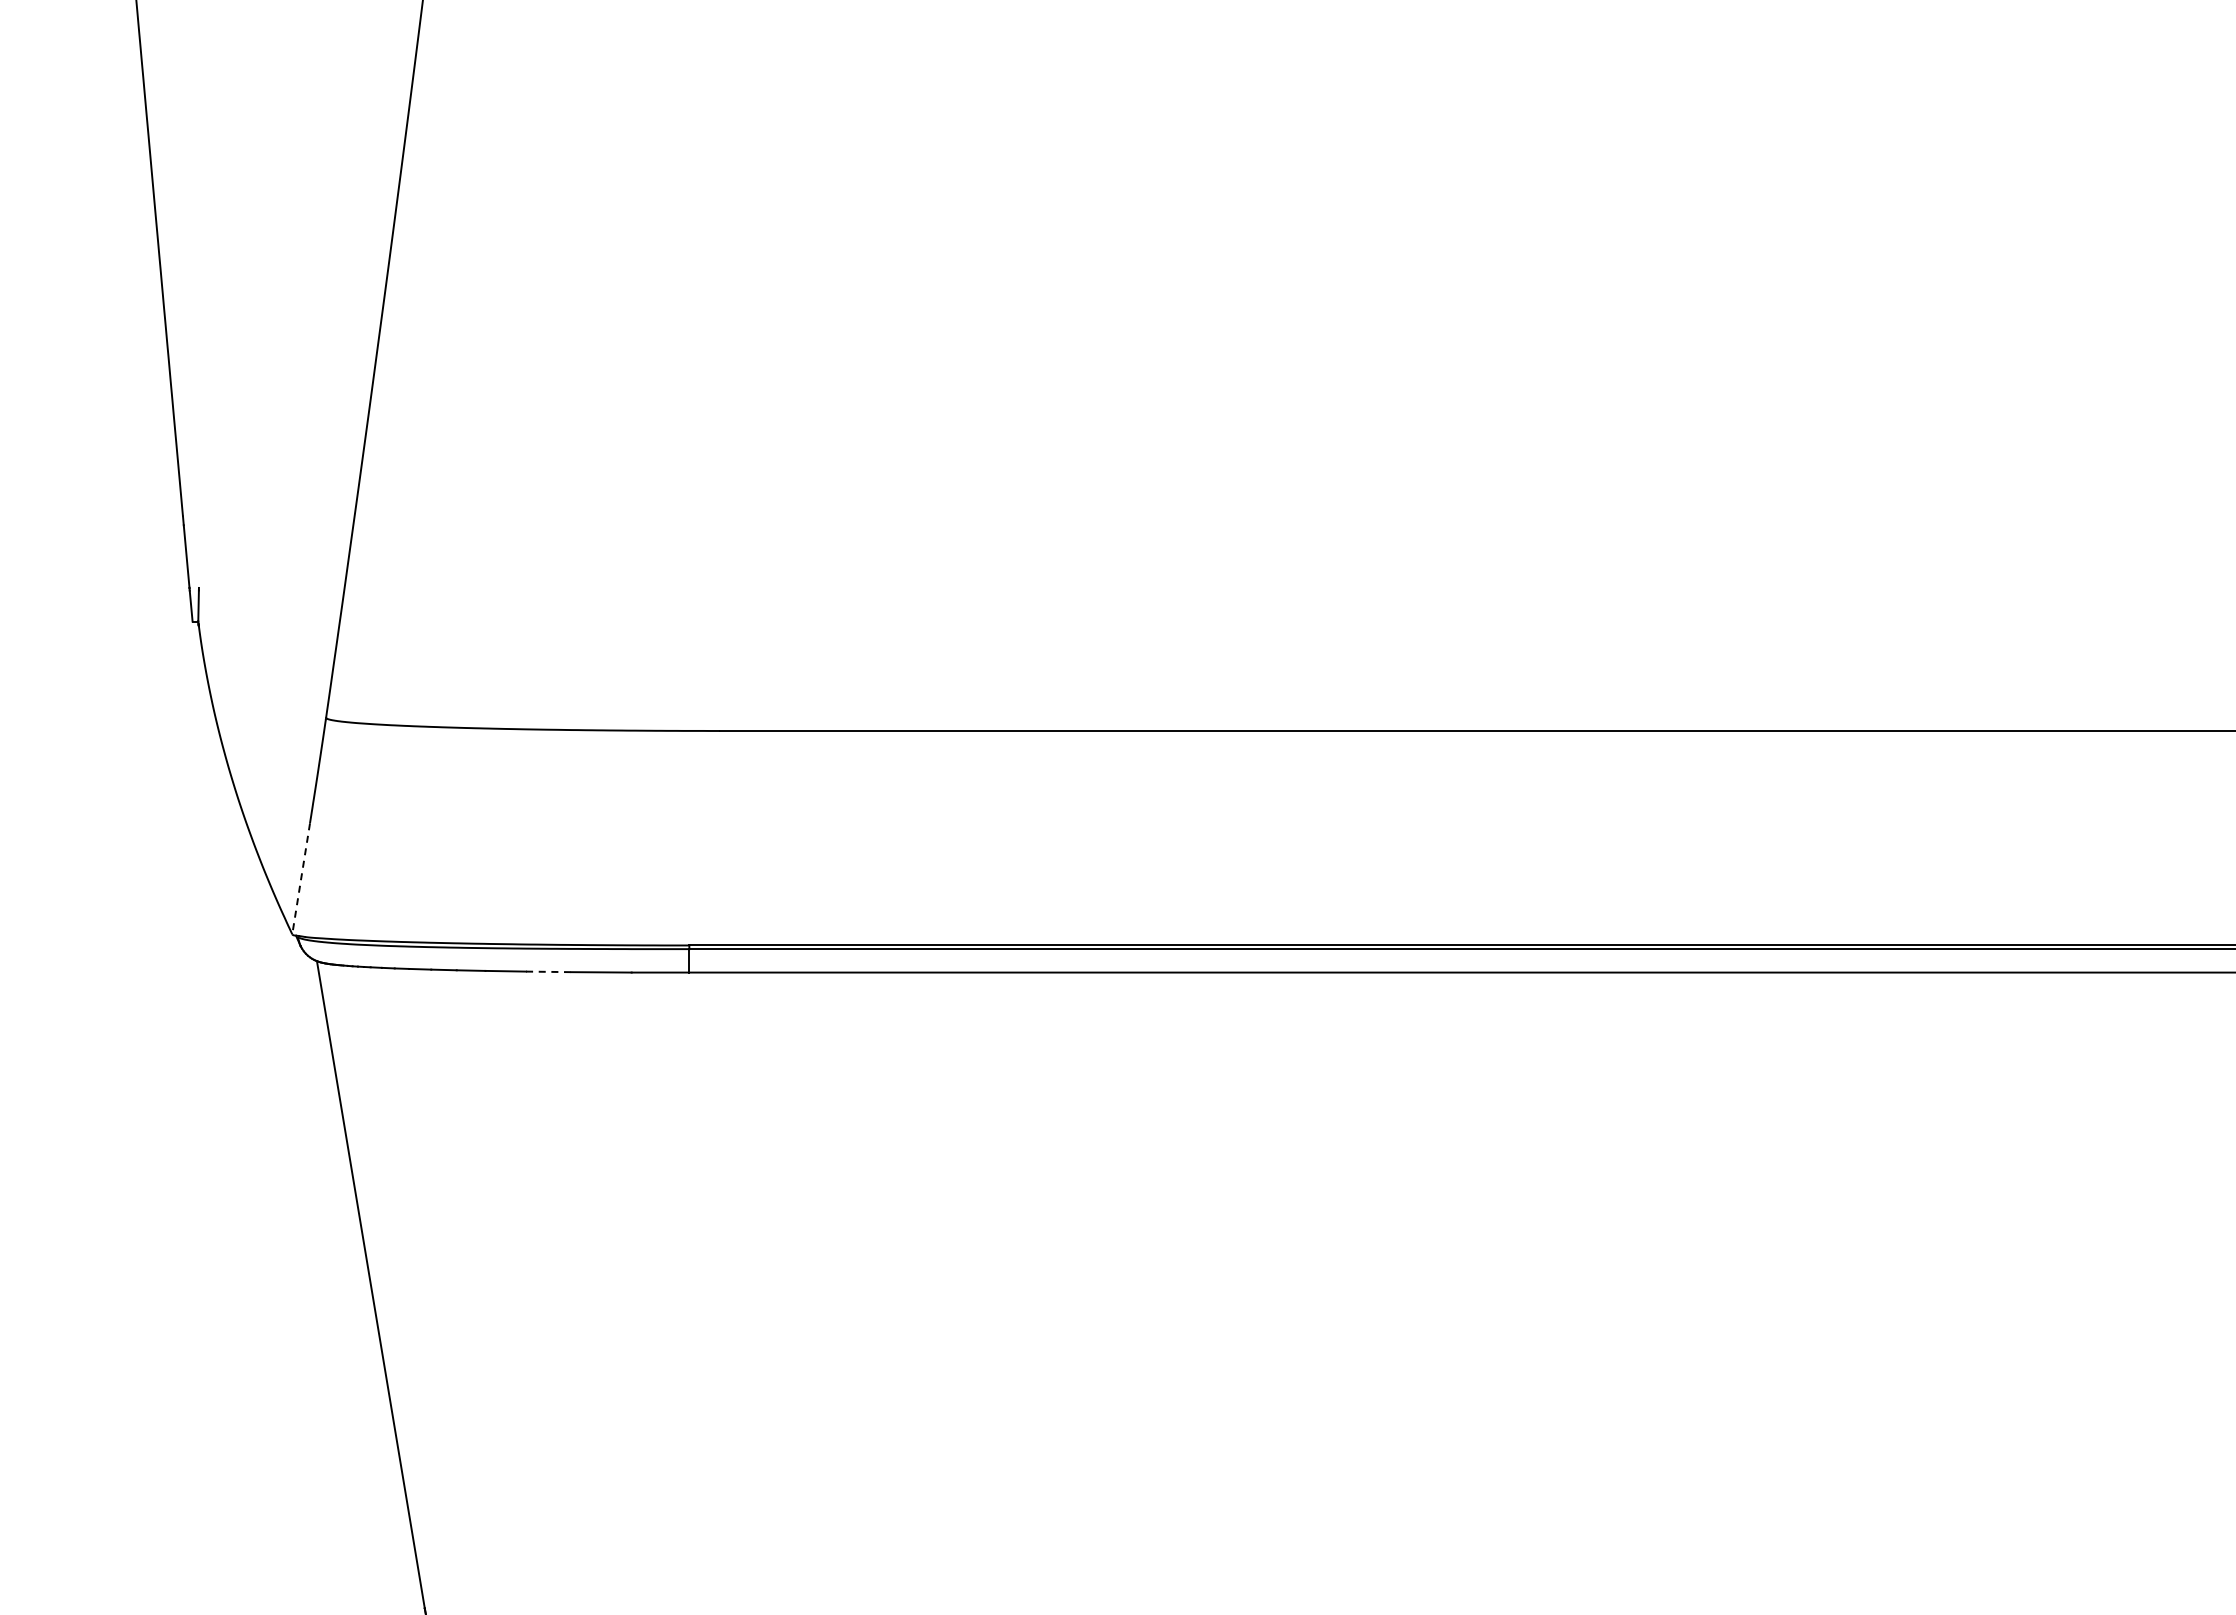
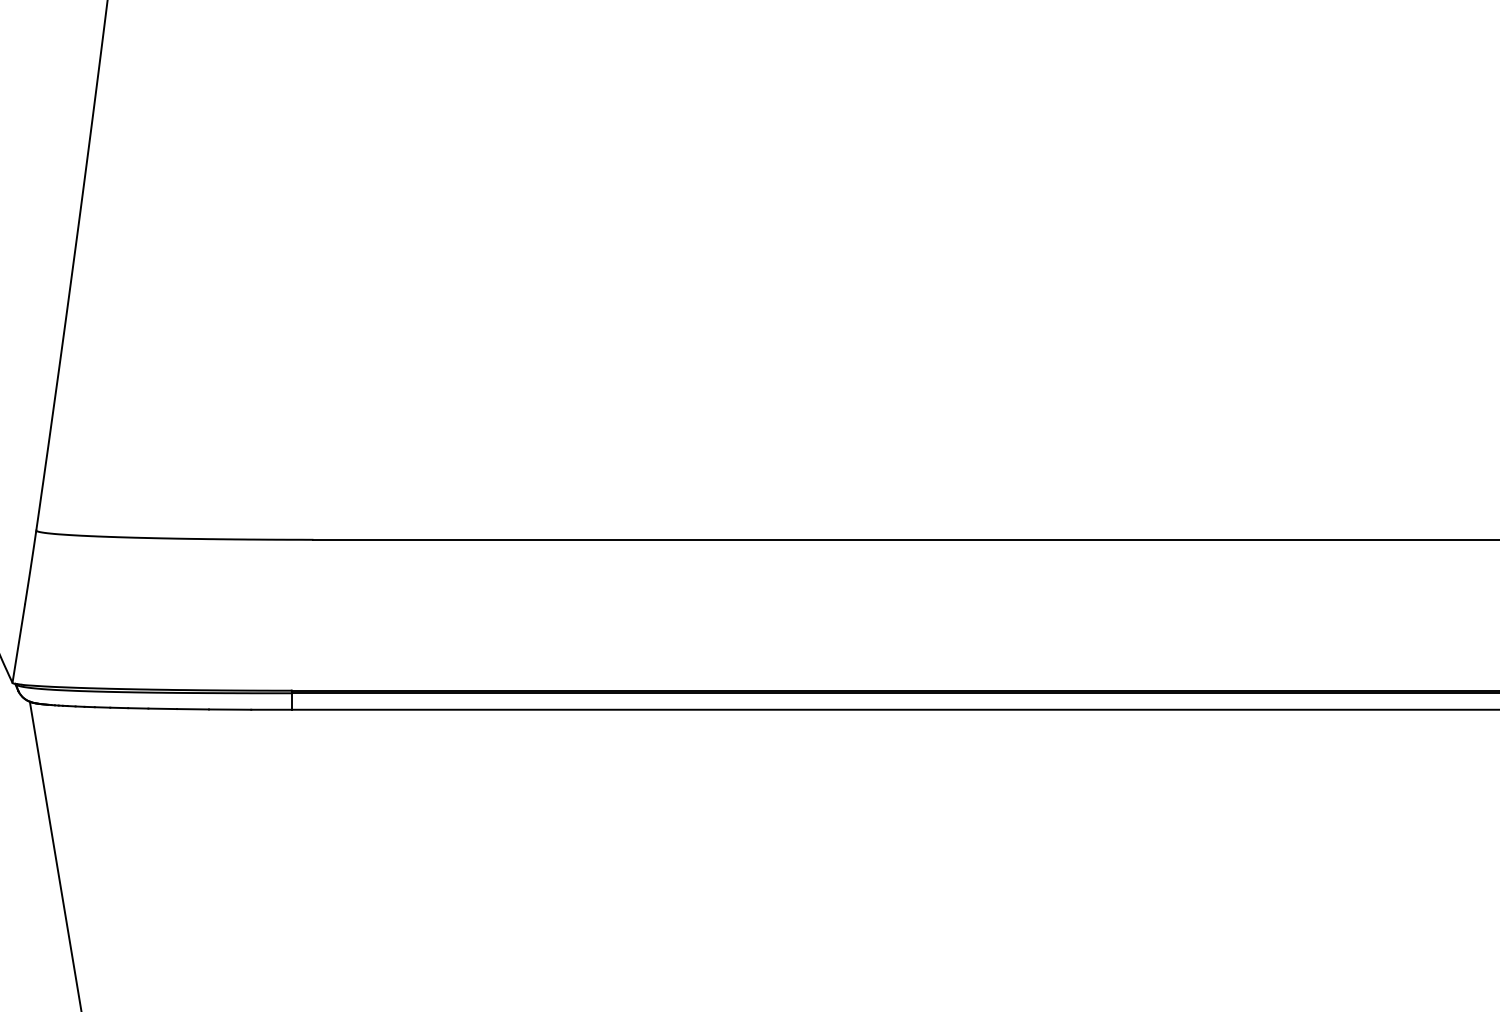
line: (301, 879) -> (18, 644), dashed -> solid
line: (548, 971) -> (192, 709), dashed -> solid

